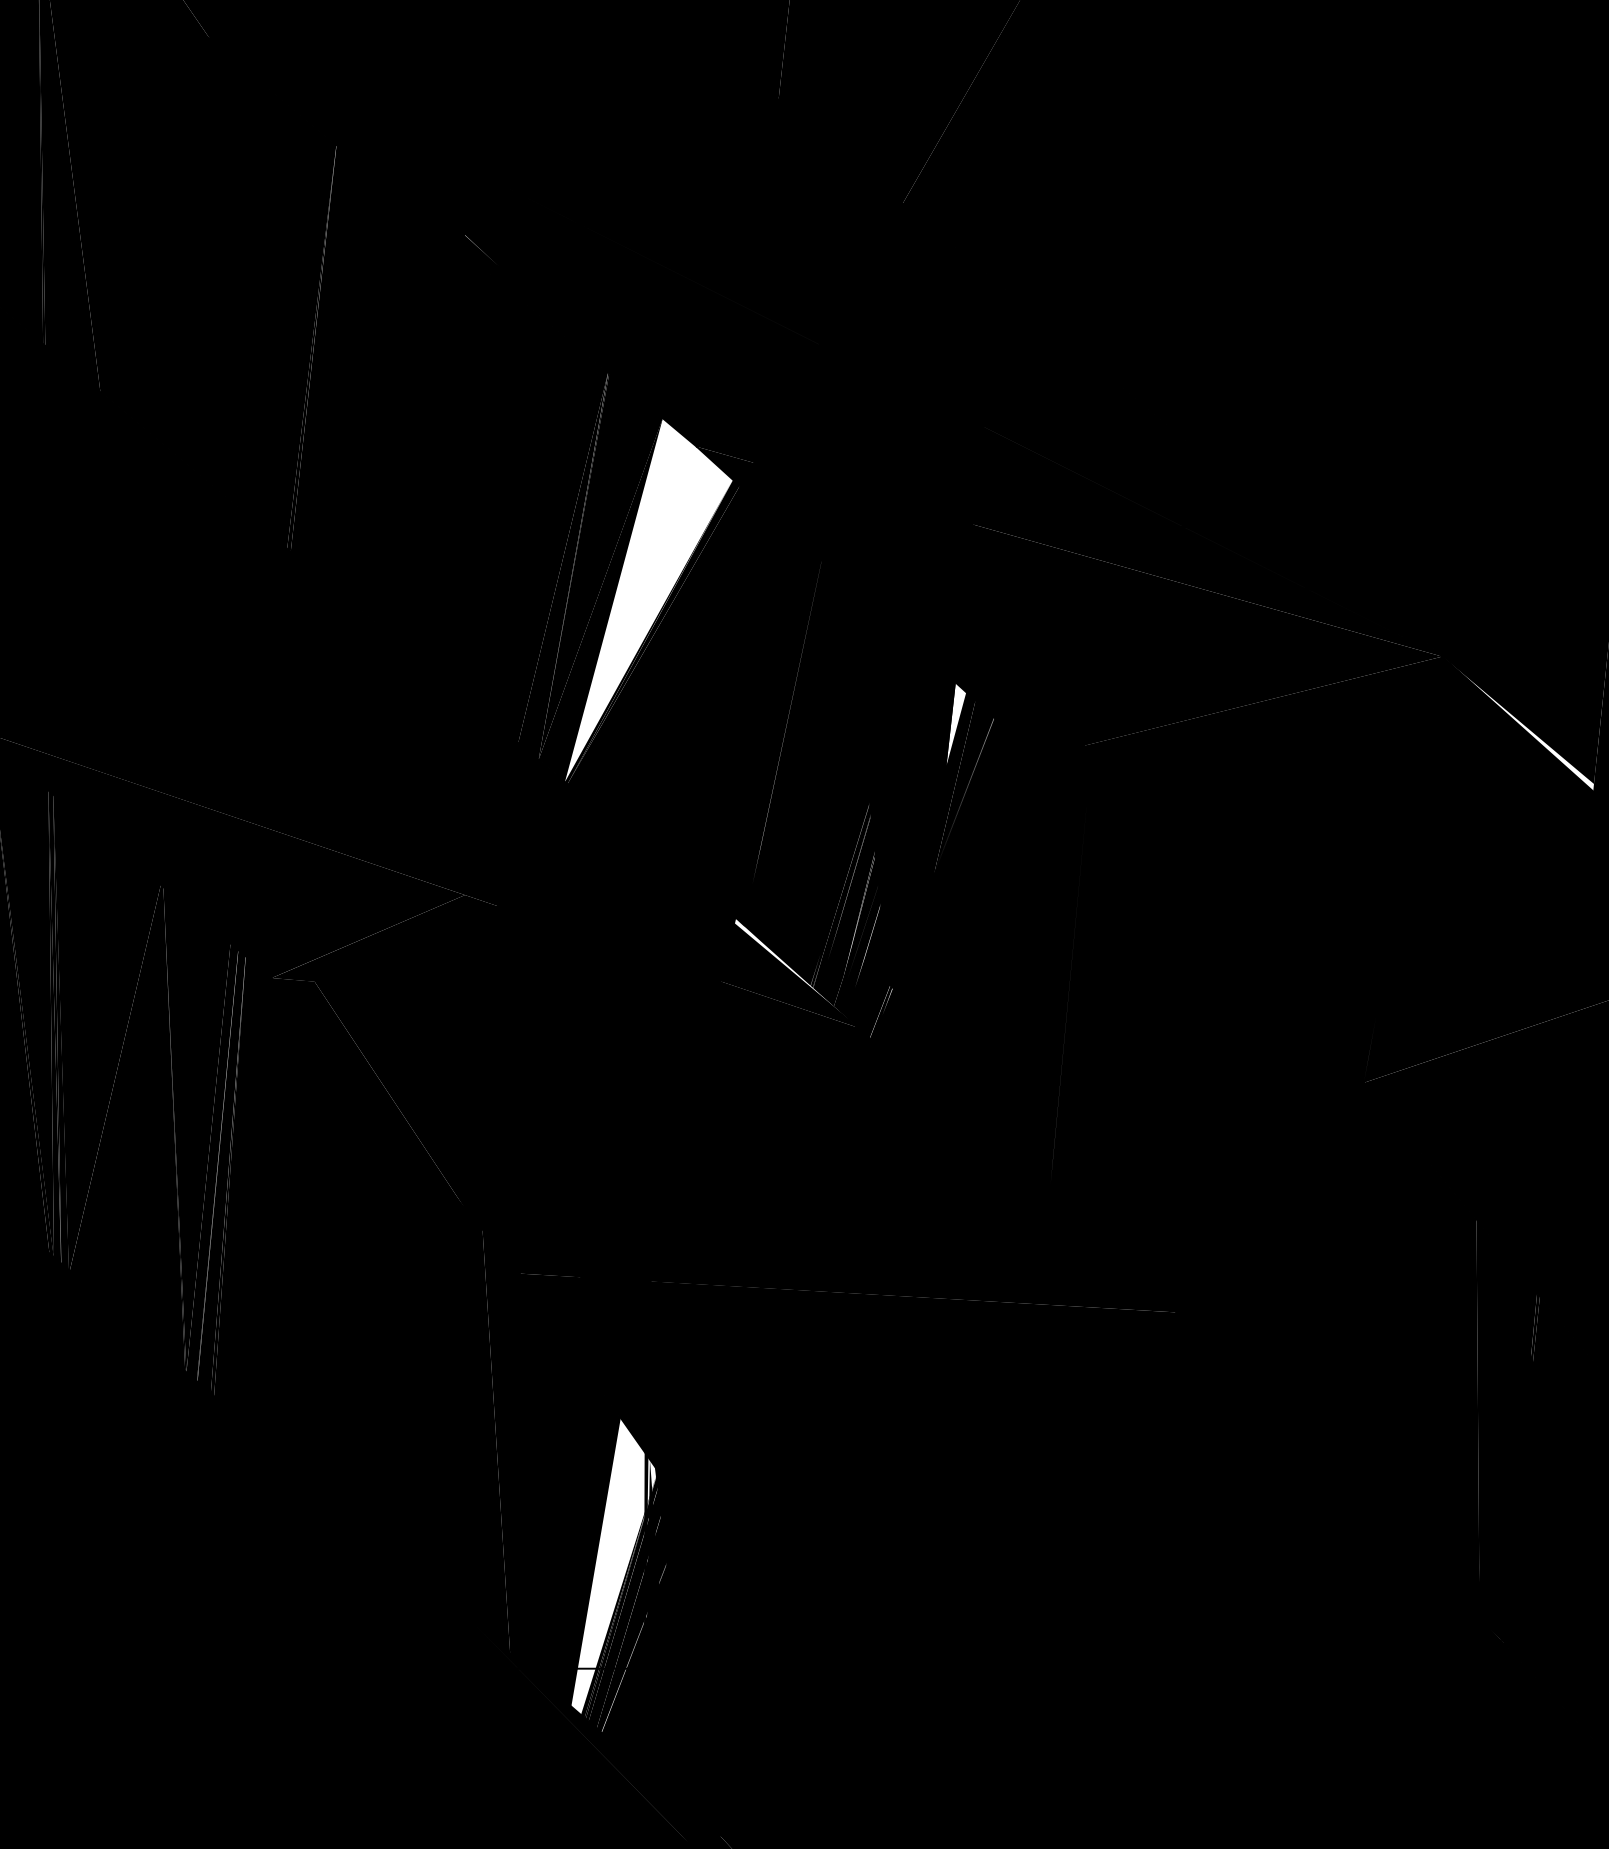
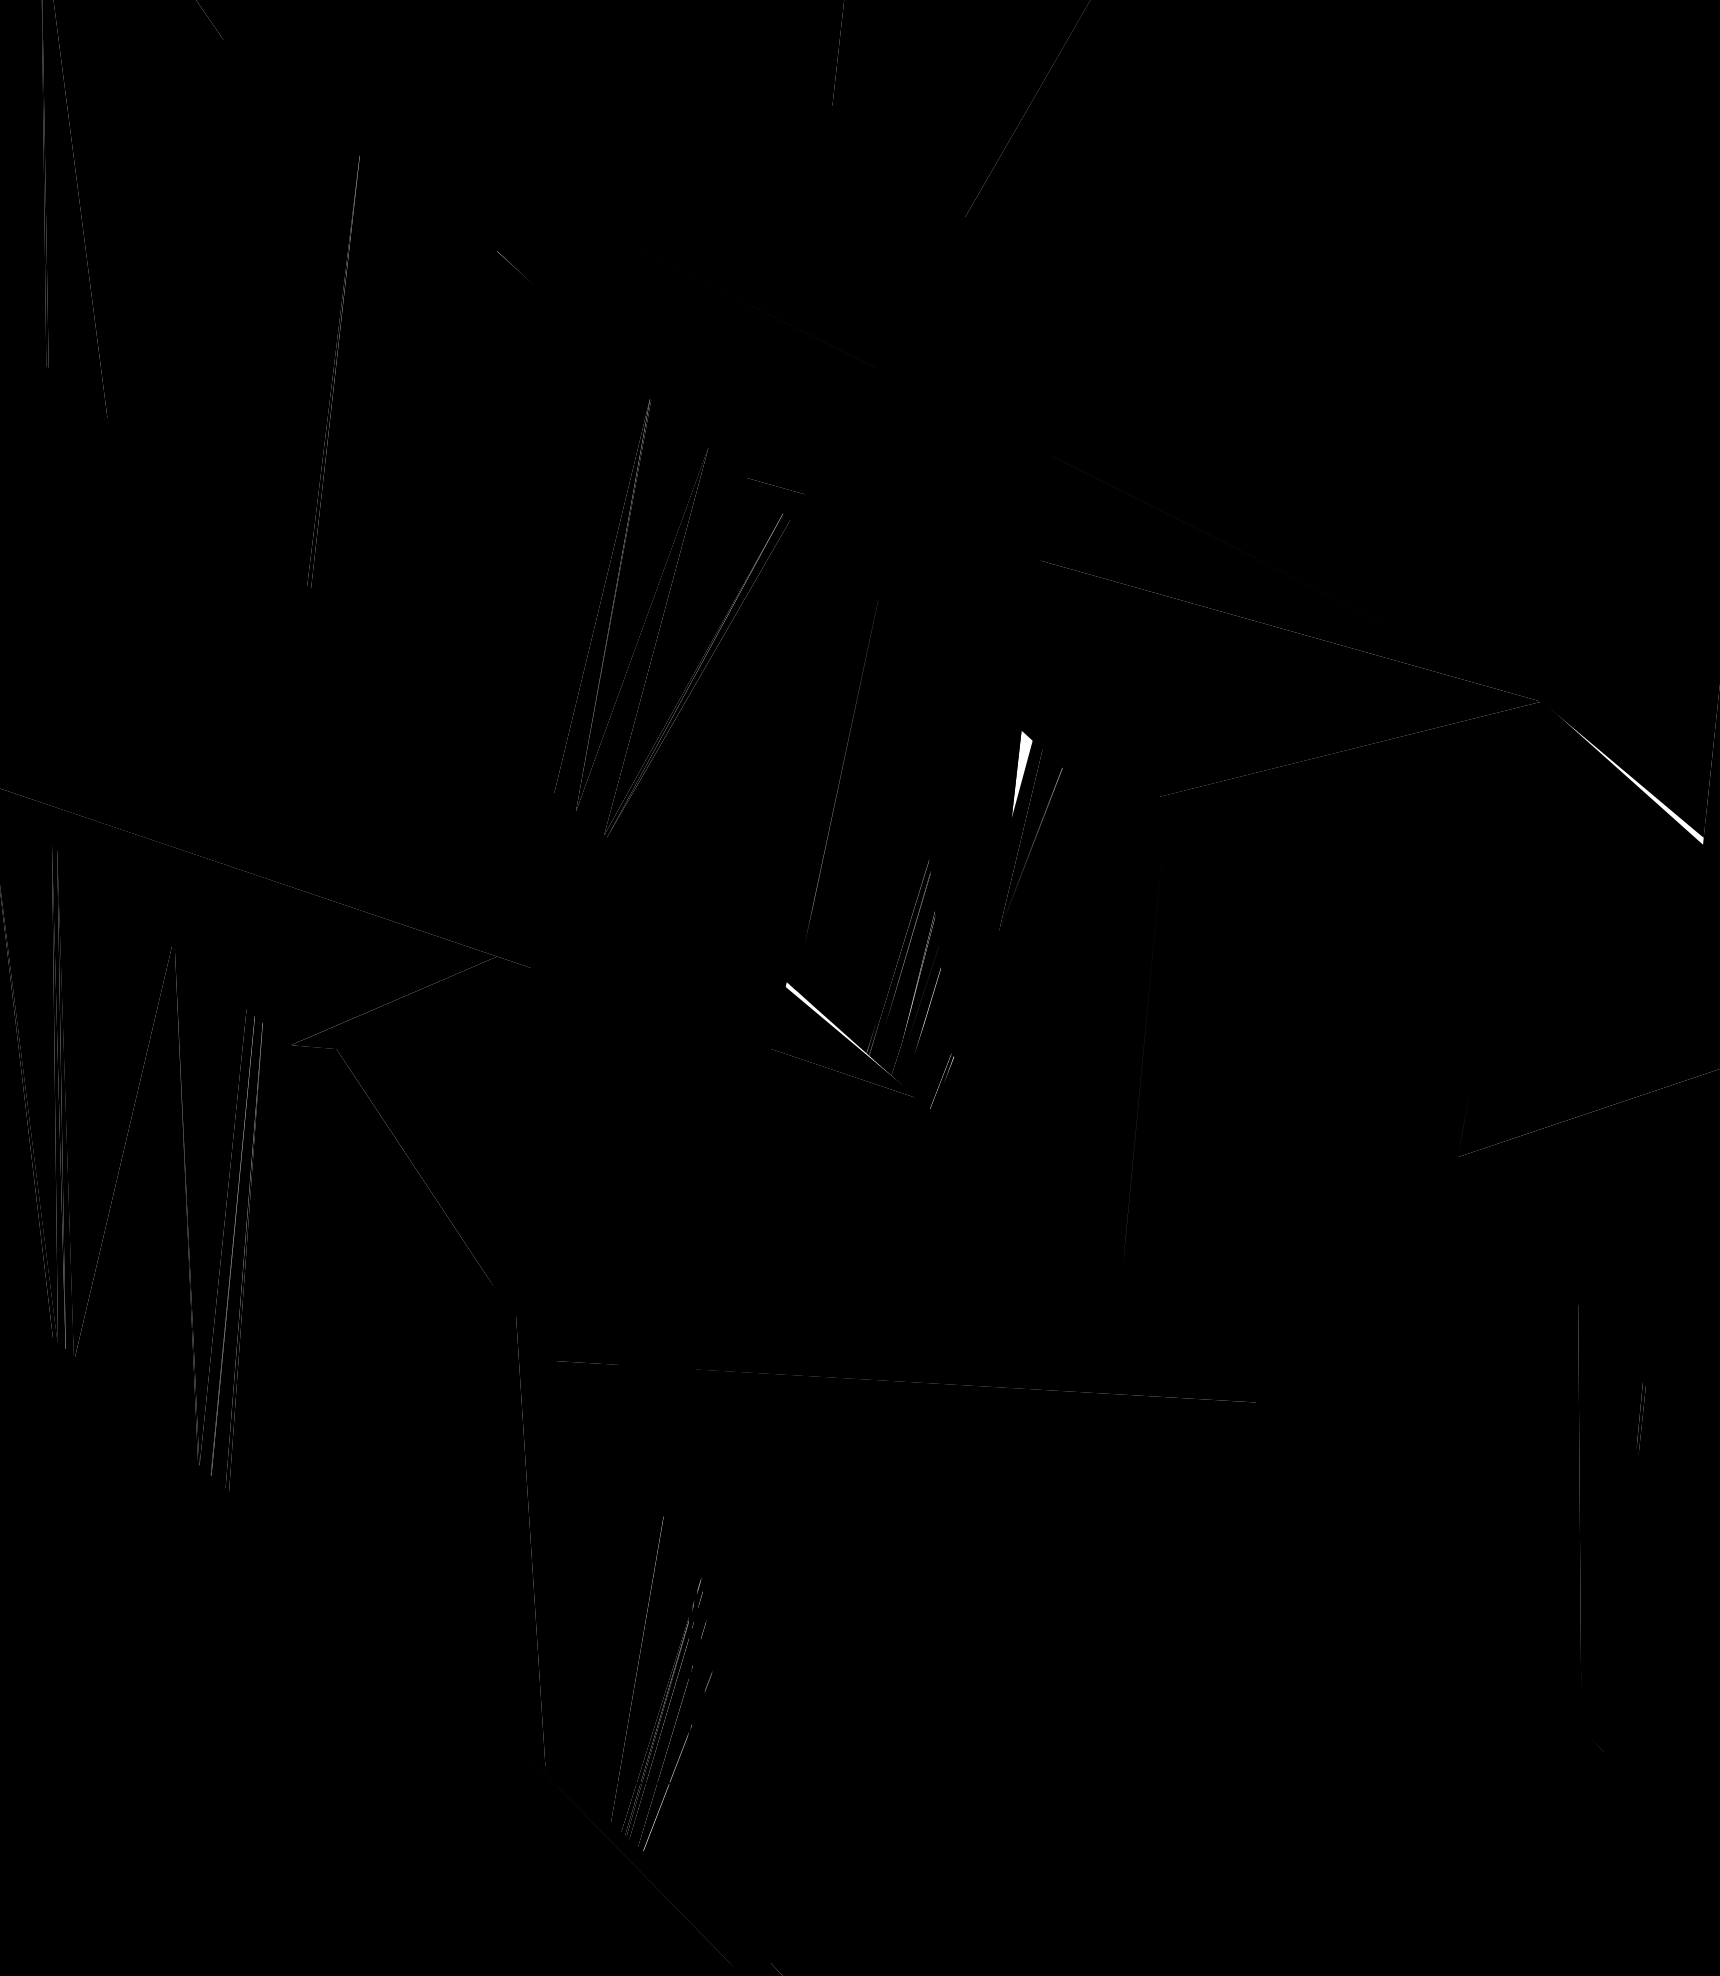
fill: (648, 599) -> (693, 640), added
fill: (614, 1566) -> (656, 1674), added

